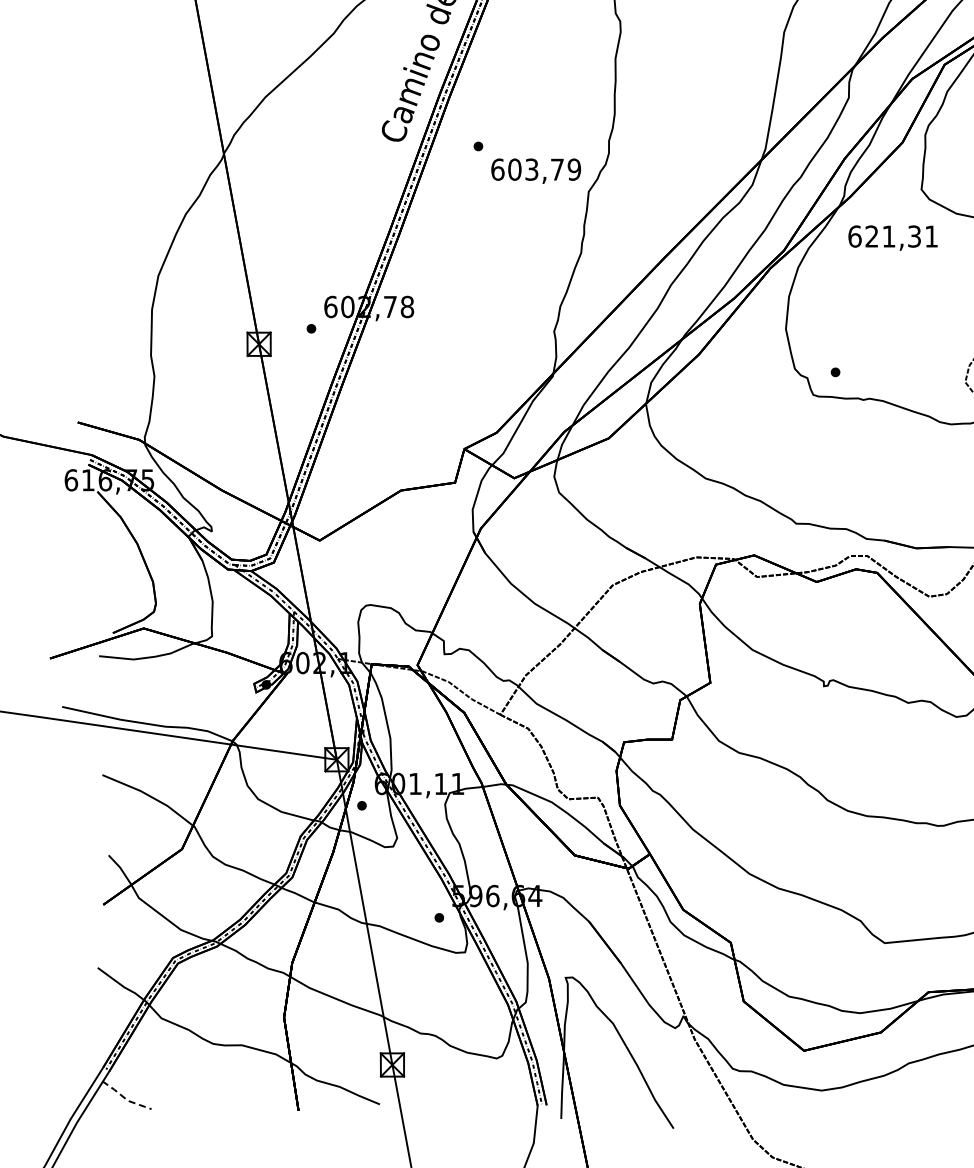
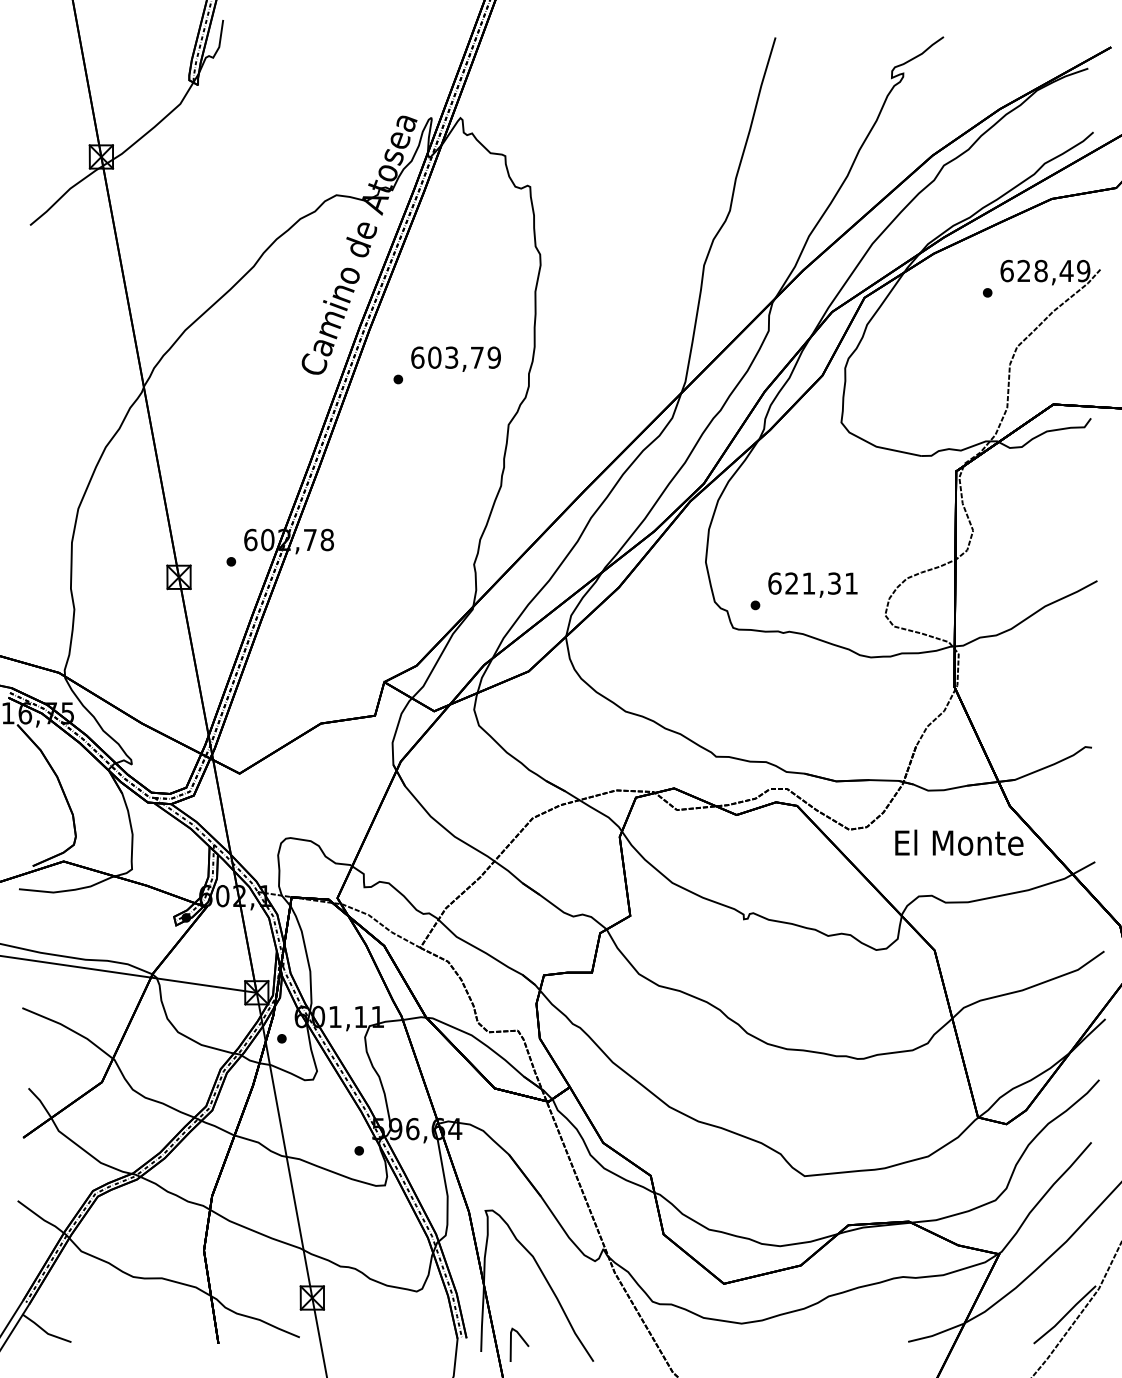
text: (535, 170) -> (455, 358), moved
text: (892, 237) -> (812, 584), moved
line: (125, 1098) -> (45, 1331), dashed -> solid
line: (602, 1107) -> (522, 1340), added

